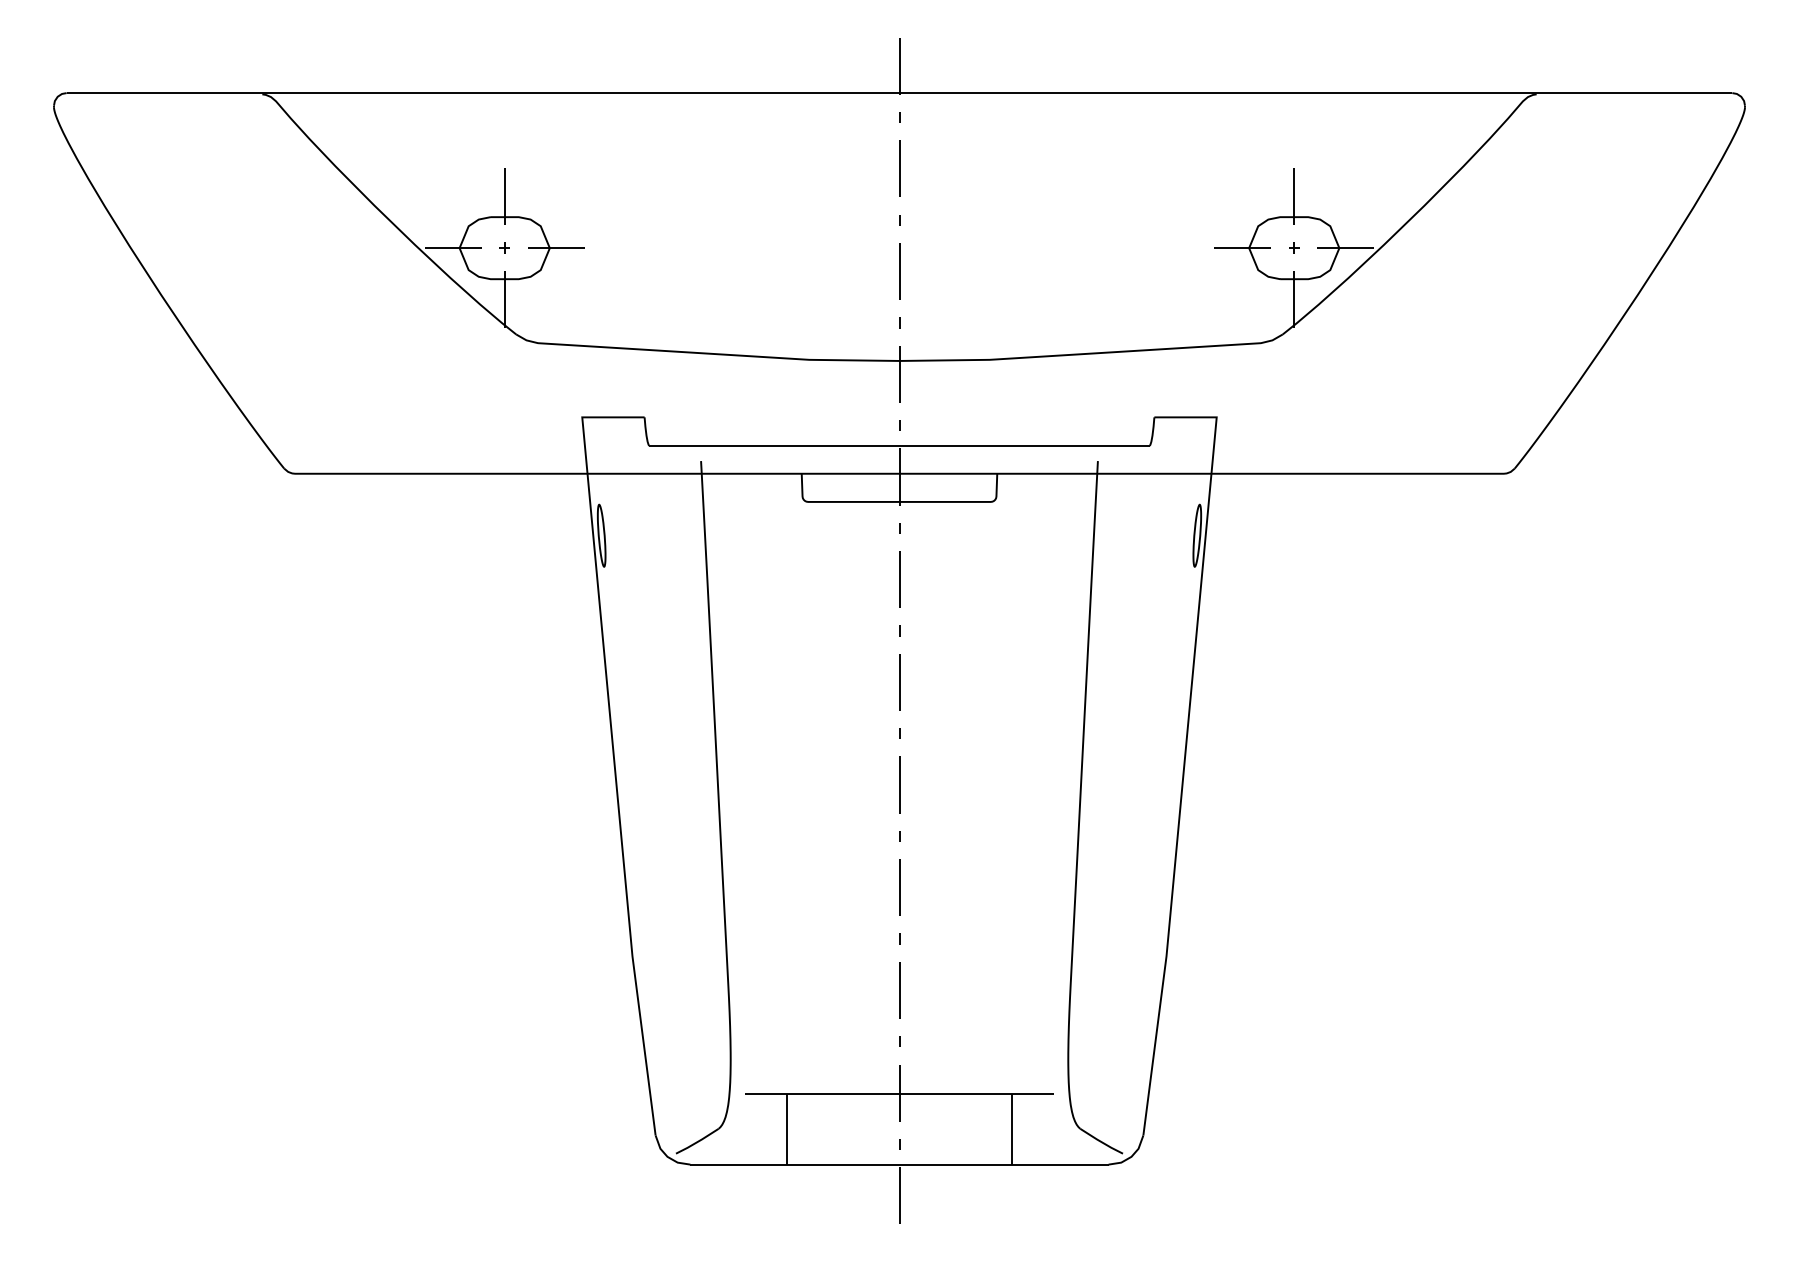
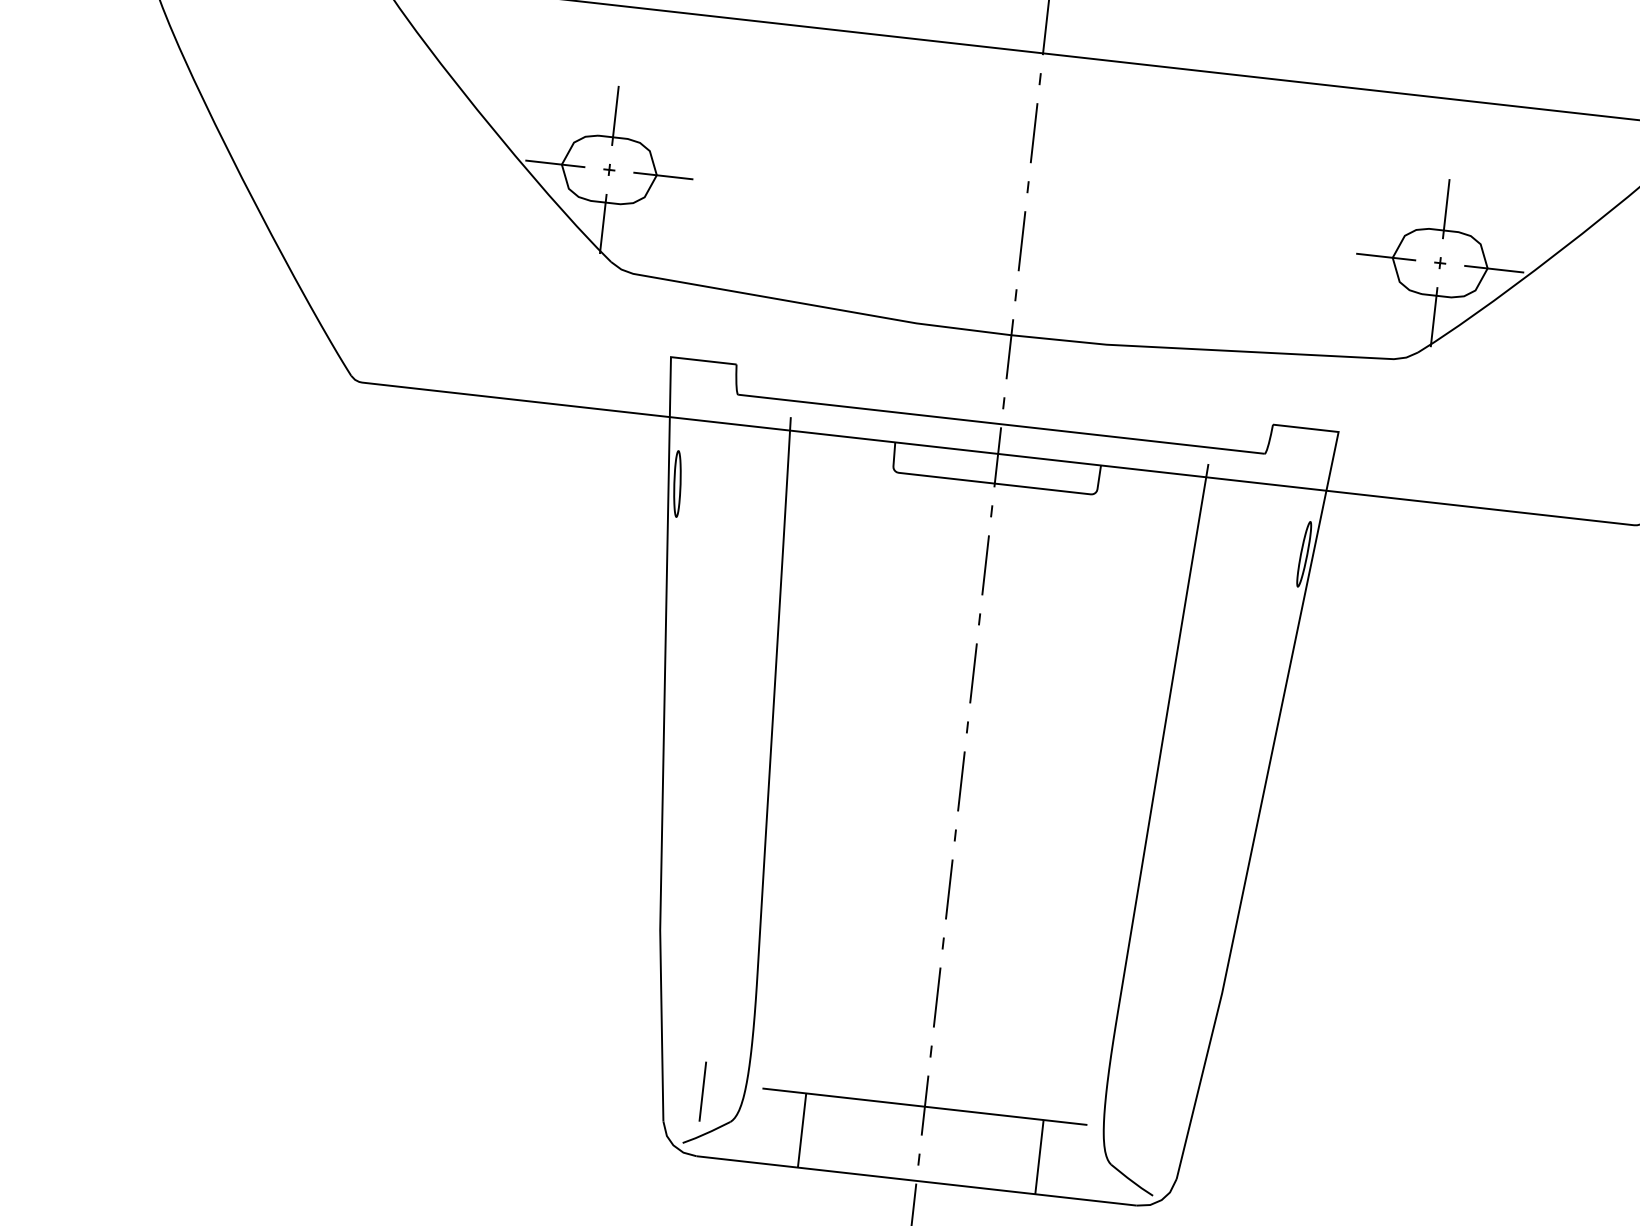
line: (689, 1103) -> (702, 1091), added

